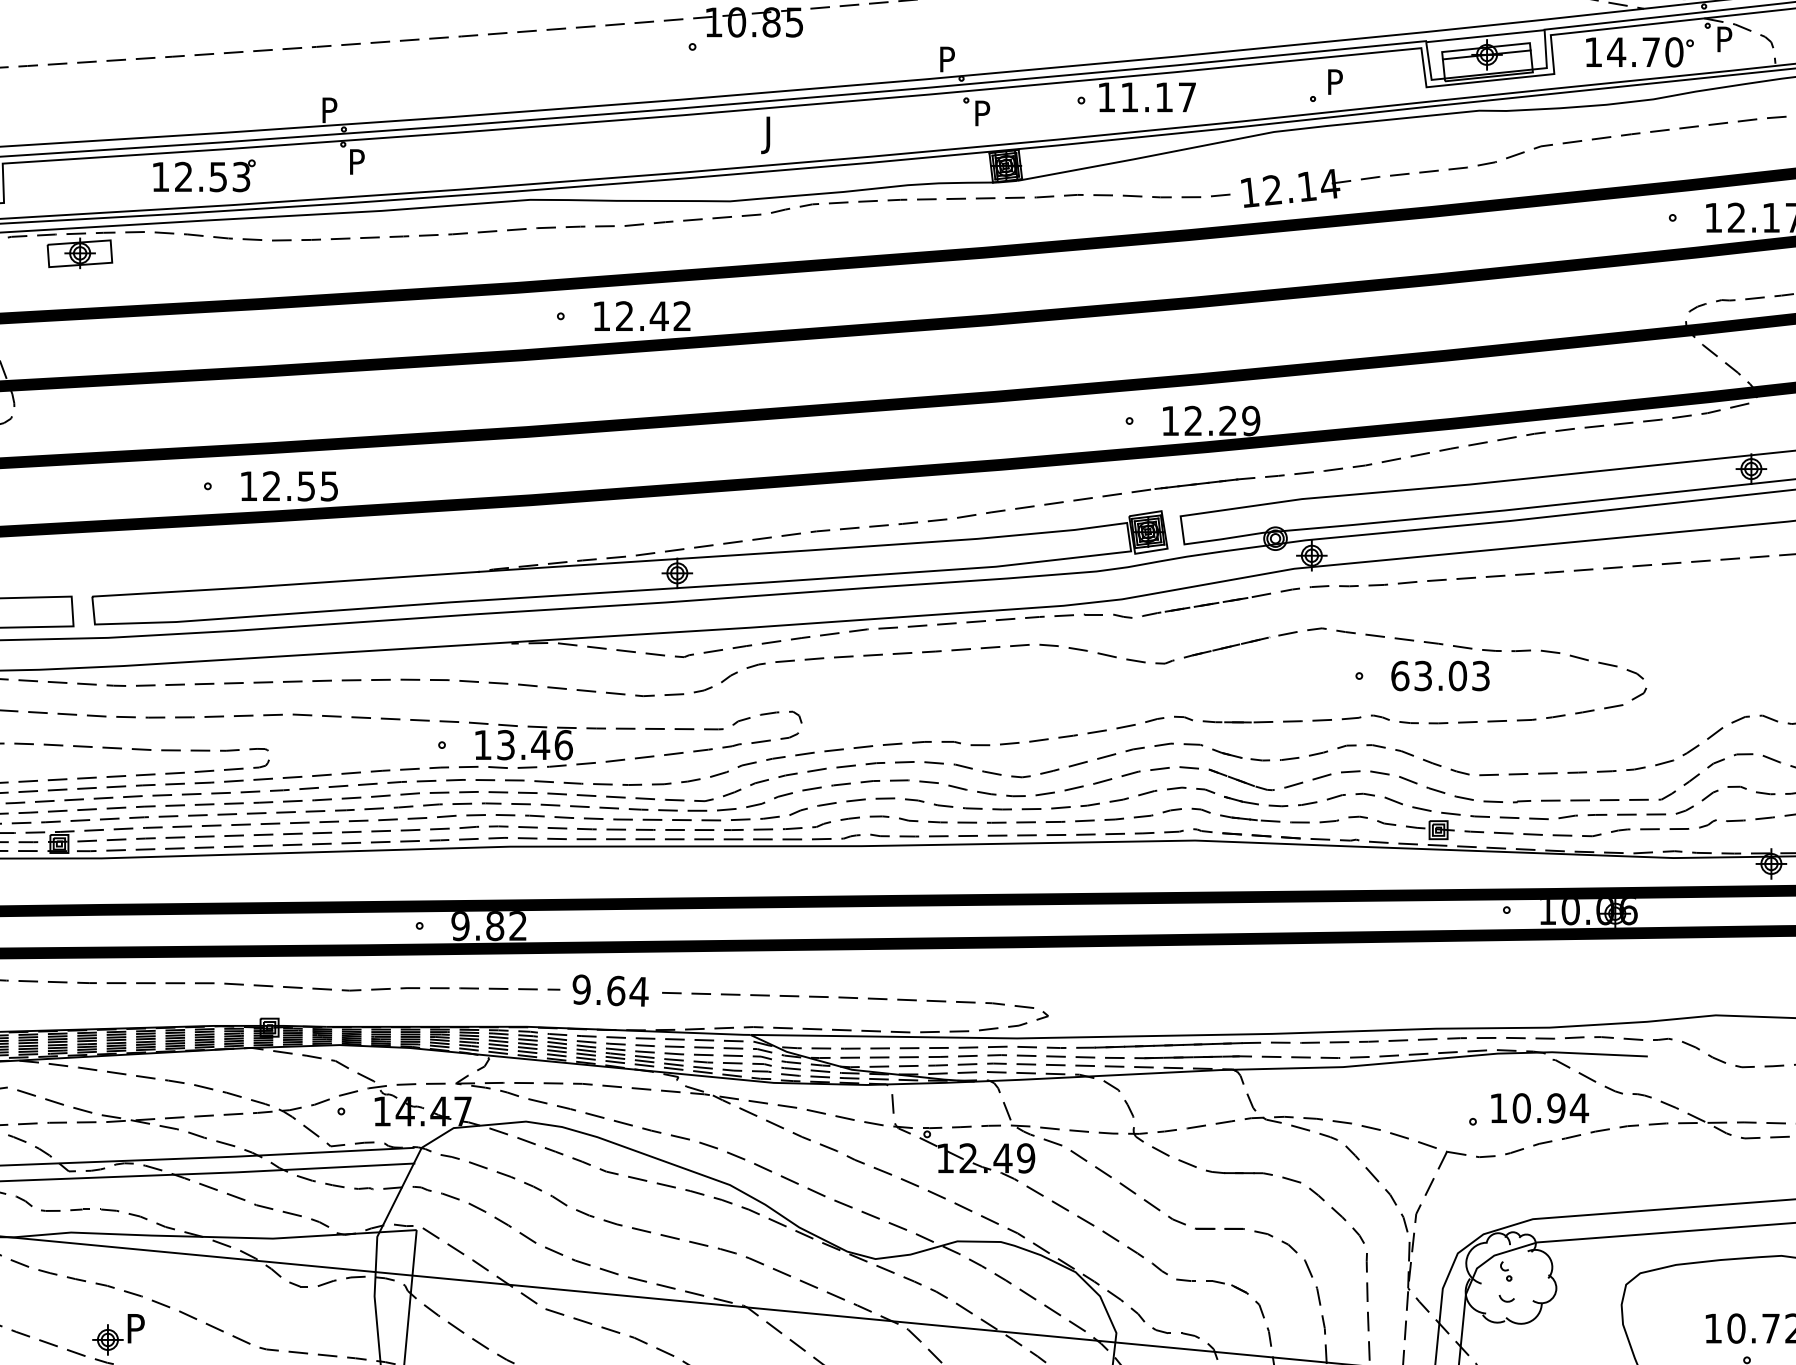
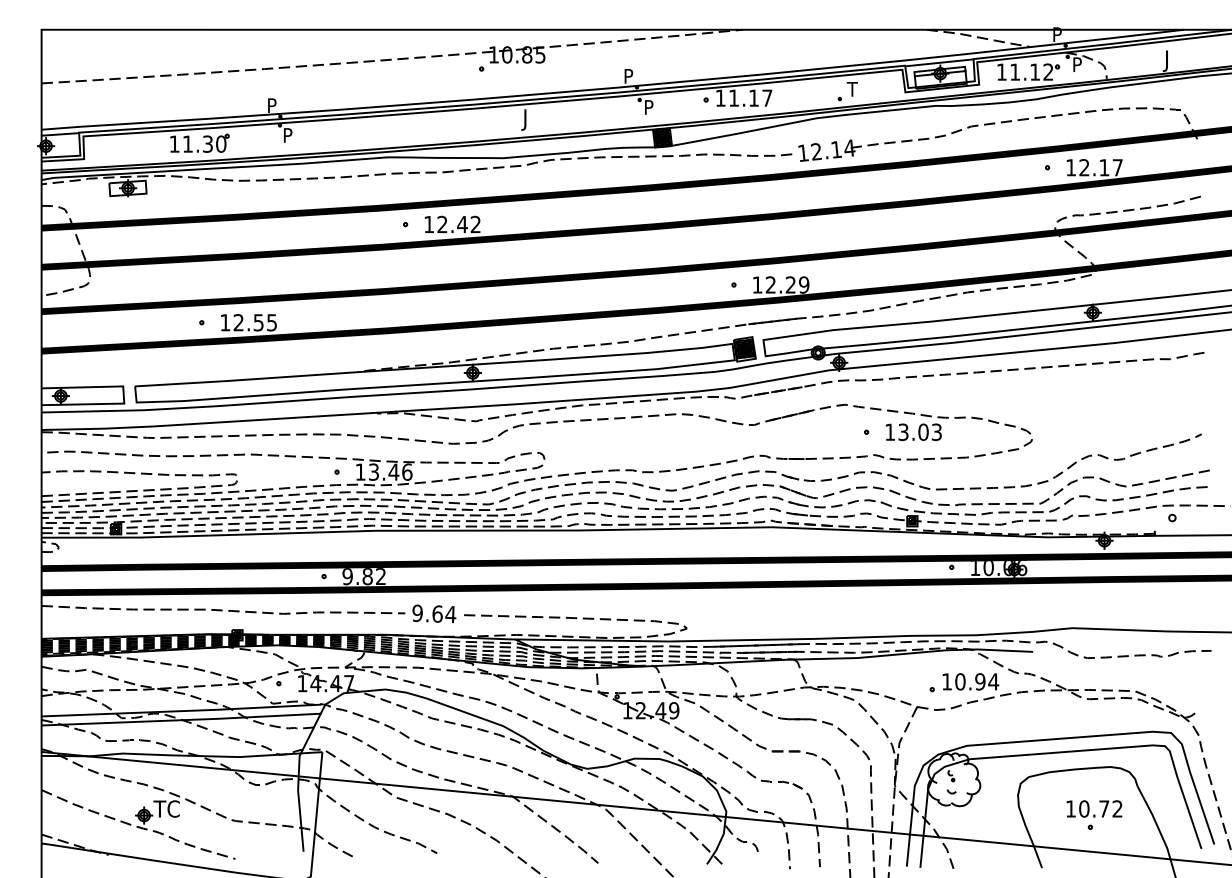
text: (1644, 51) -> (1031, 71), 14.70 -> 11.12
text: (1333, 82) -> (851, 89), P -> T
text: (212, 175) -> (204, 143), 12.53 -> 11.30
text: (1400, 674) -> (890, 431), 63.03 -> 13.03
text: (146, 1327) -> (166, 808), P -> TC

